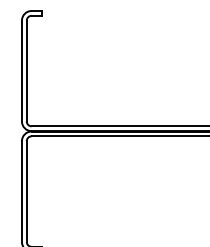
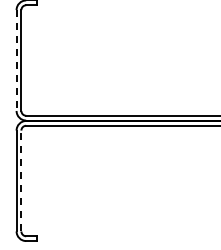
line: (21, 72) -> (16, 61), solid -> dashed
line: (26, 191) -> (21, 180), solid -> dashed

